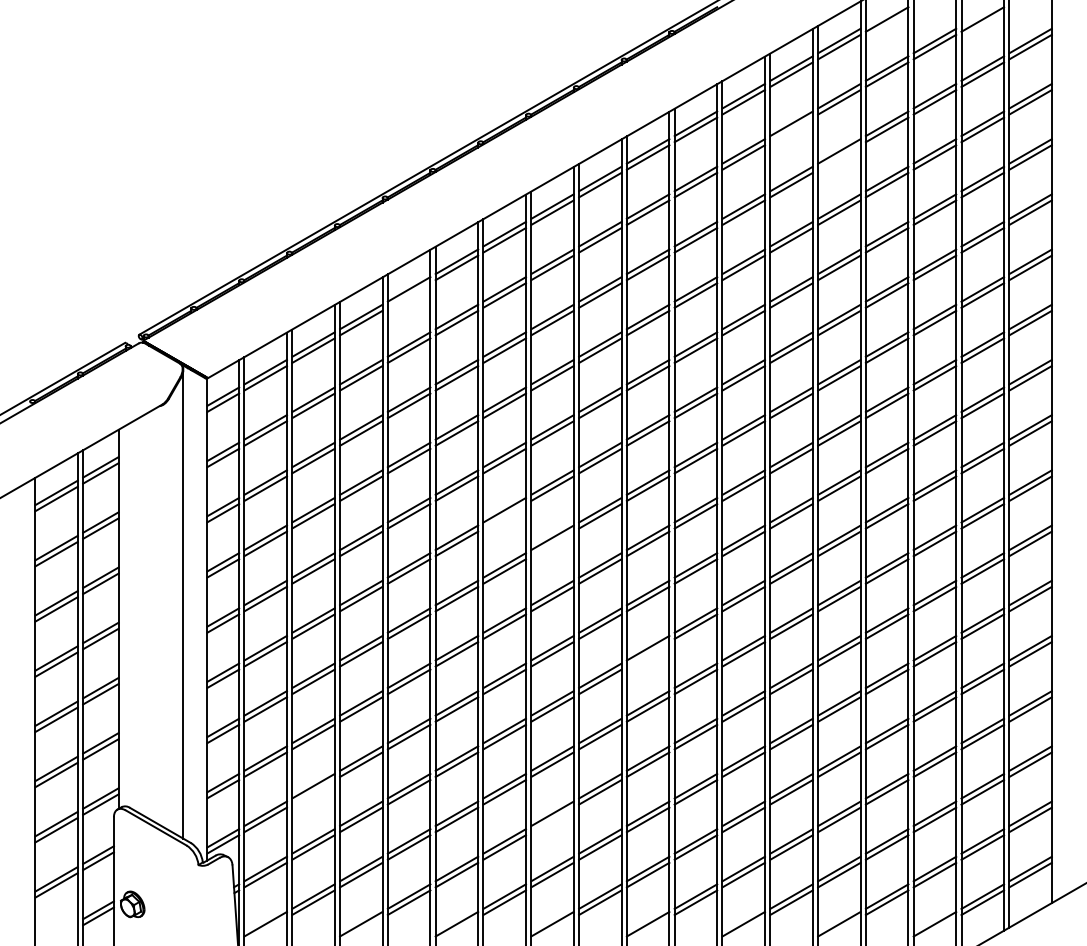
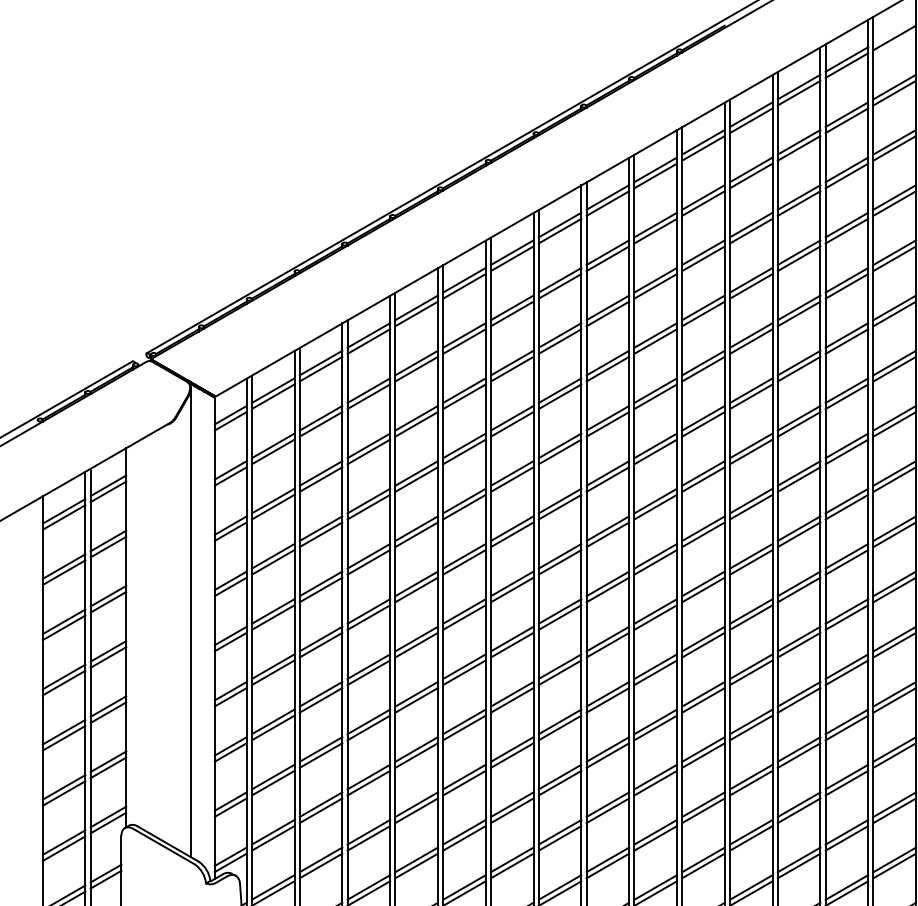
line: (791, 129) -> (799, 147), added
line: (839, 157) -> (847, 175), added
line: (408, 295) -> (416, 313), added
line: (504, 516) -> (512, 534), added
line: (552, 543) -> (560, 561), added
line: (647, 654) -> (655, 672), added
line: (313, 792) -> (321, 810), added
line: (552, 819) -> (560, 837), added

